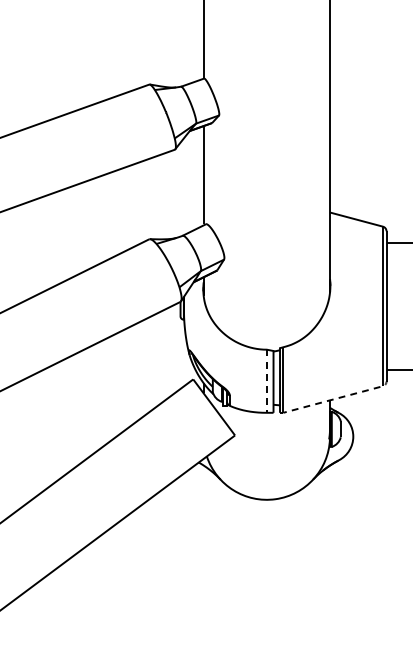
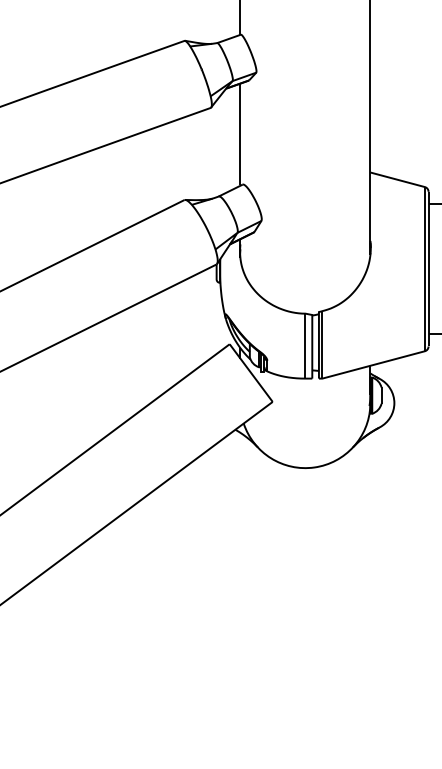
line: (266, 381) -> (305, 346), dashed -> solid
line: (336, 399) -> (377, 364), dashed -> solid

